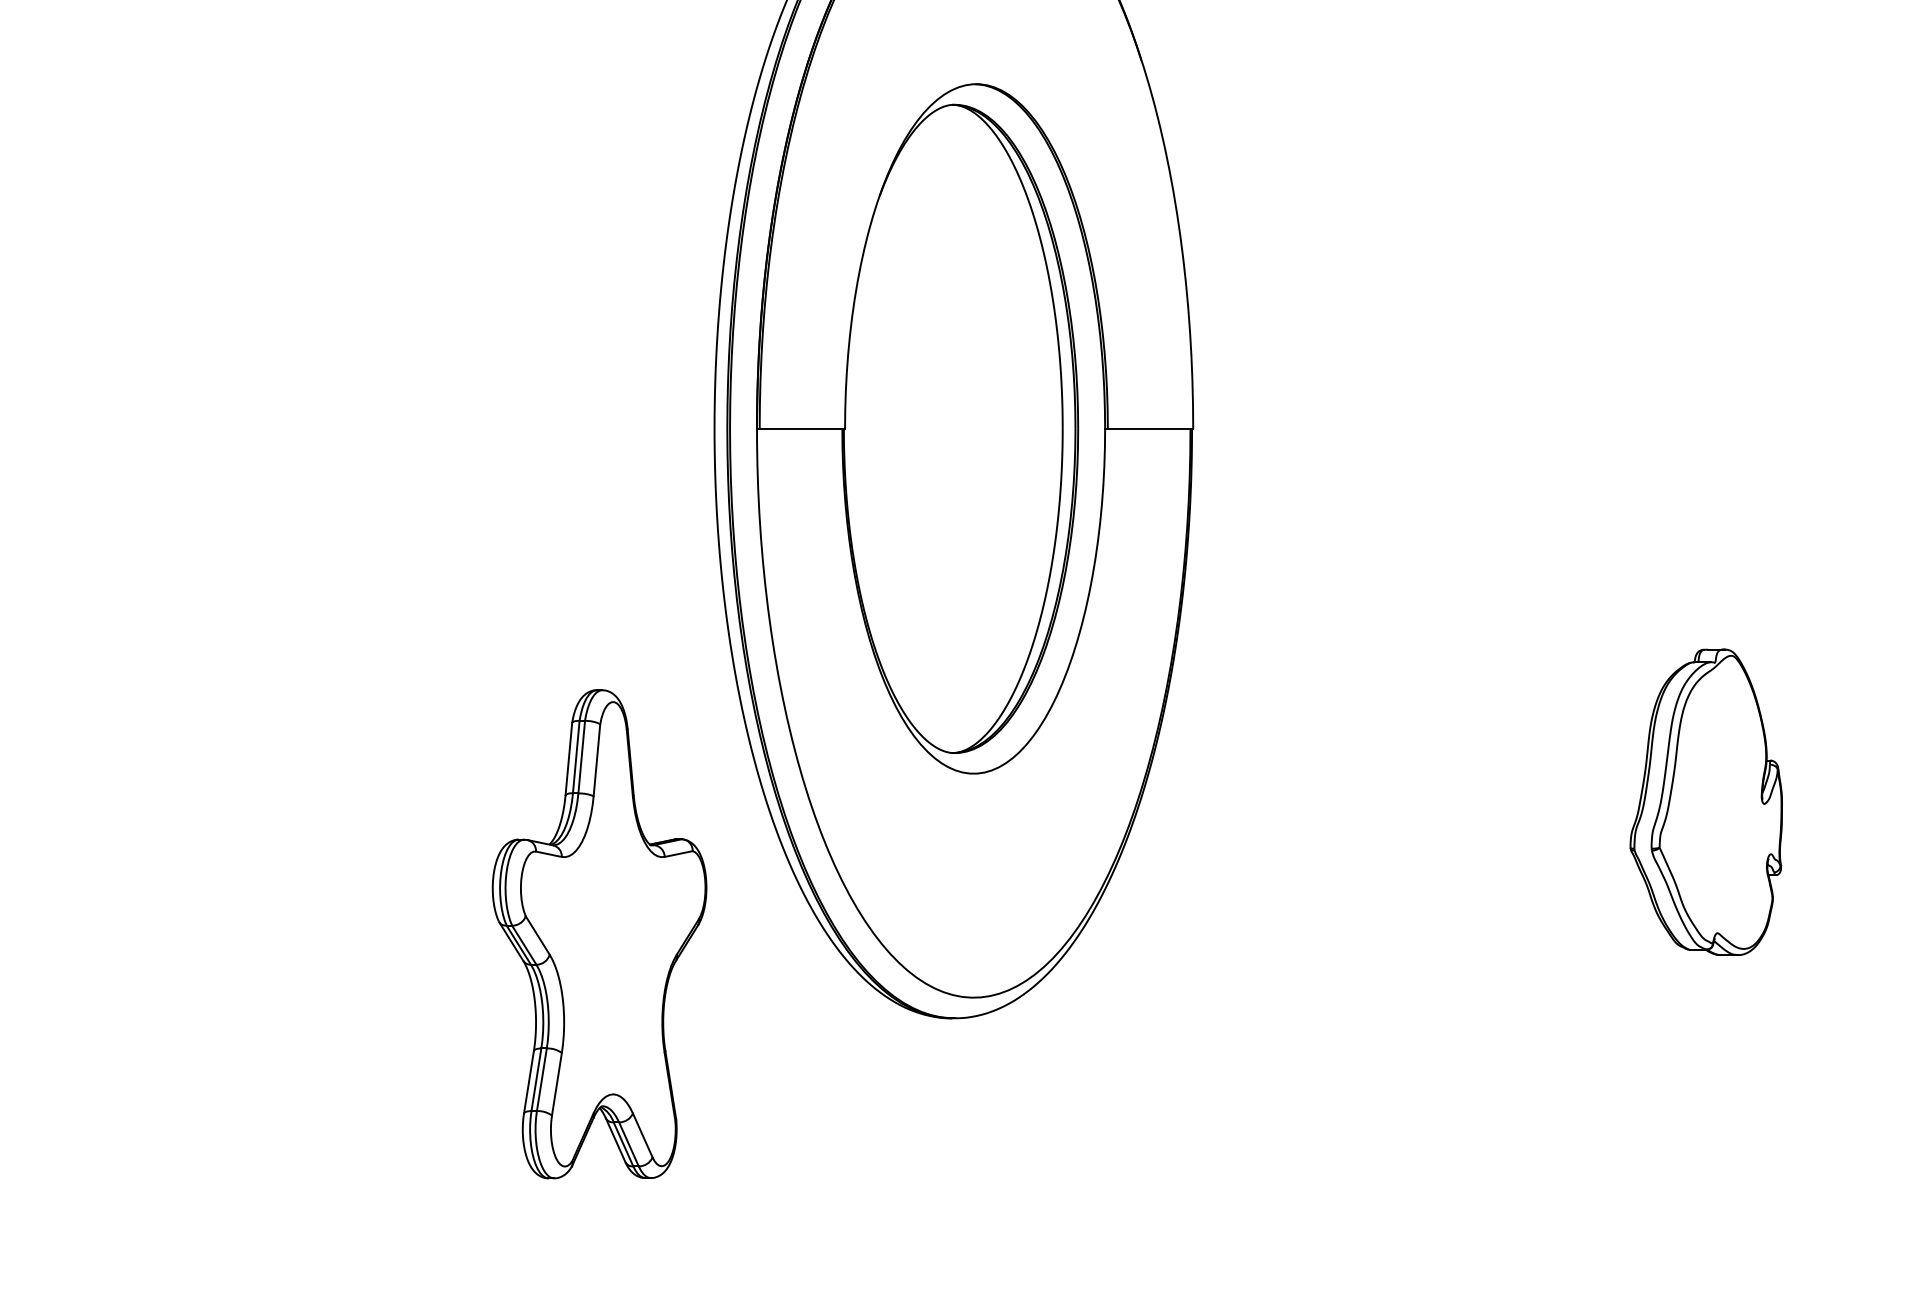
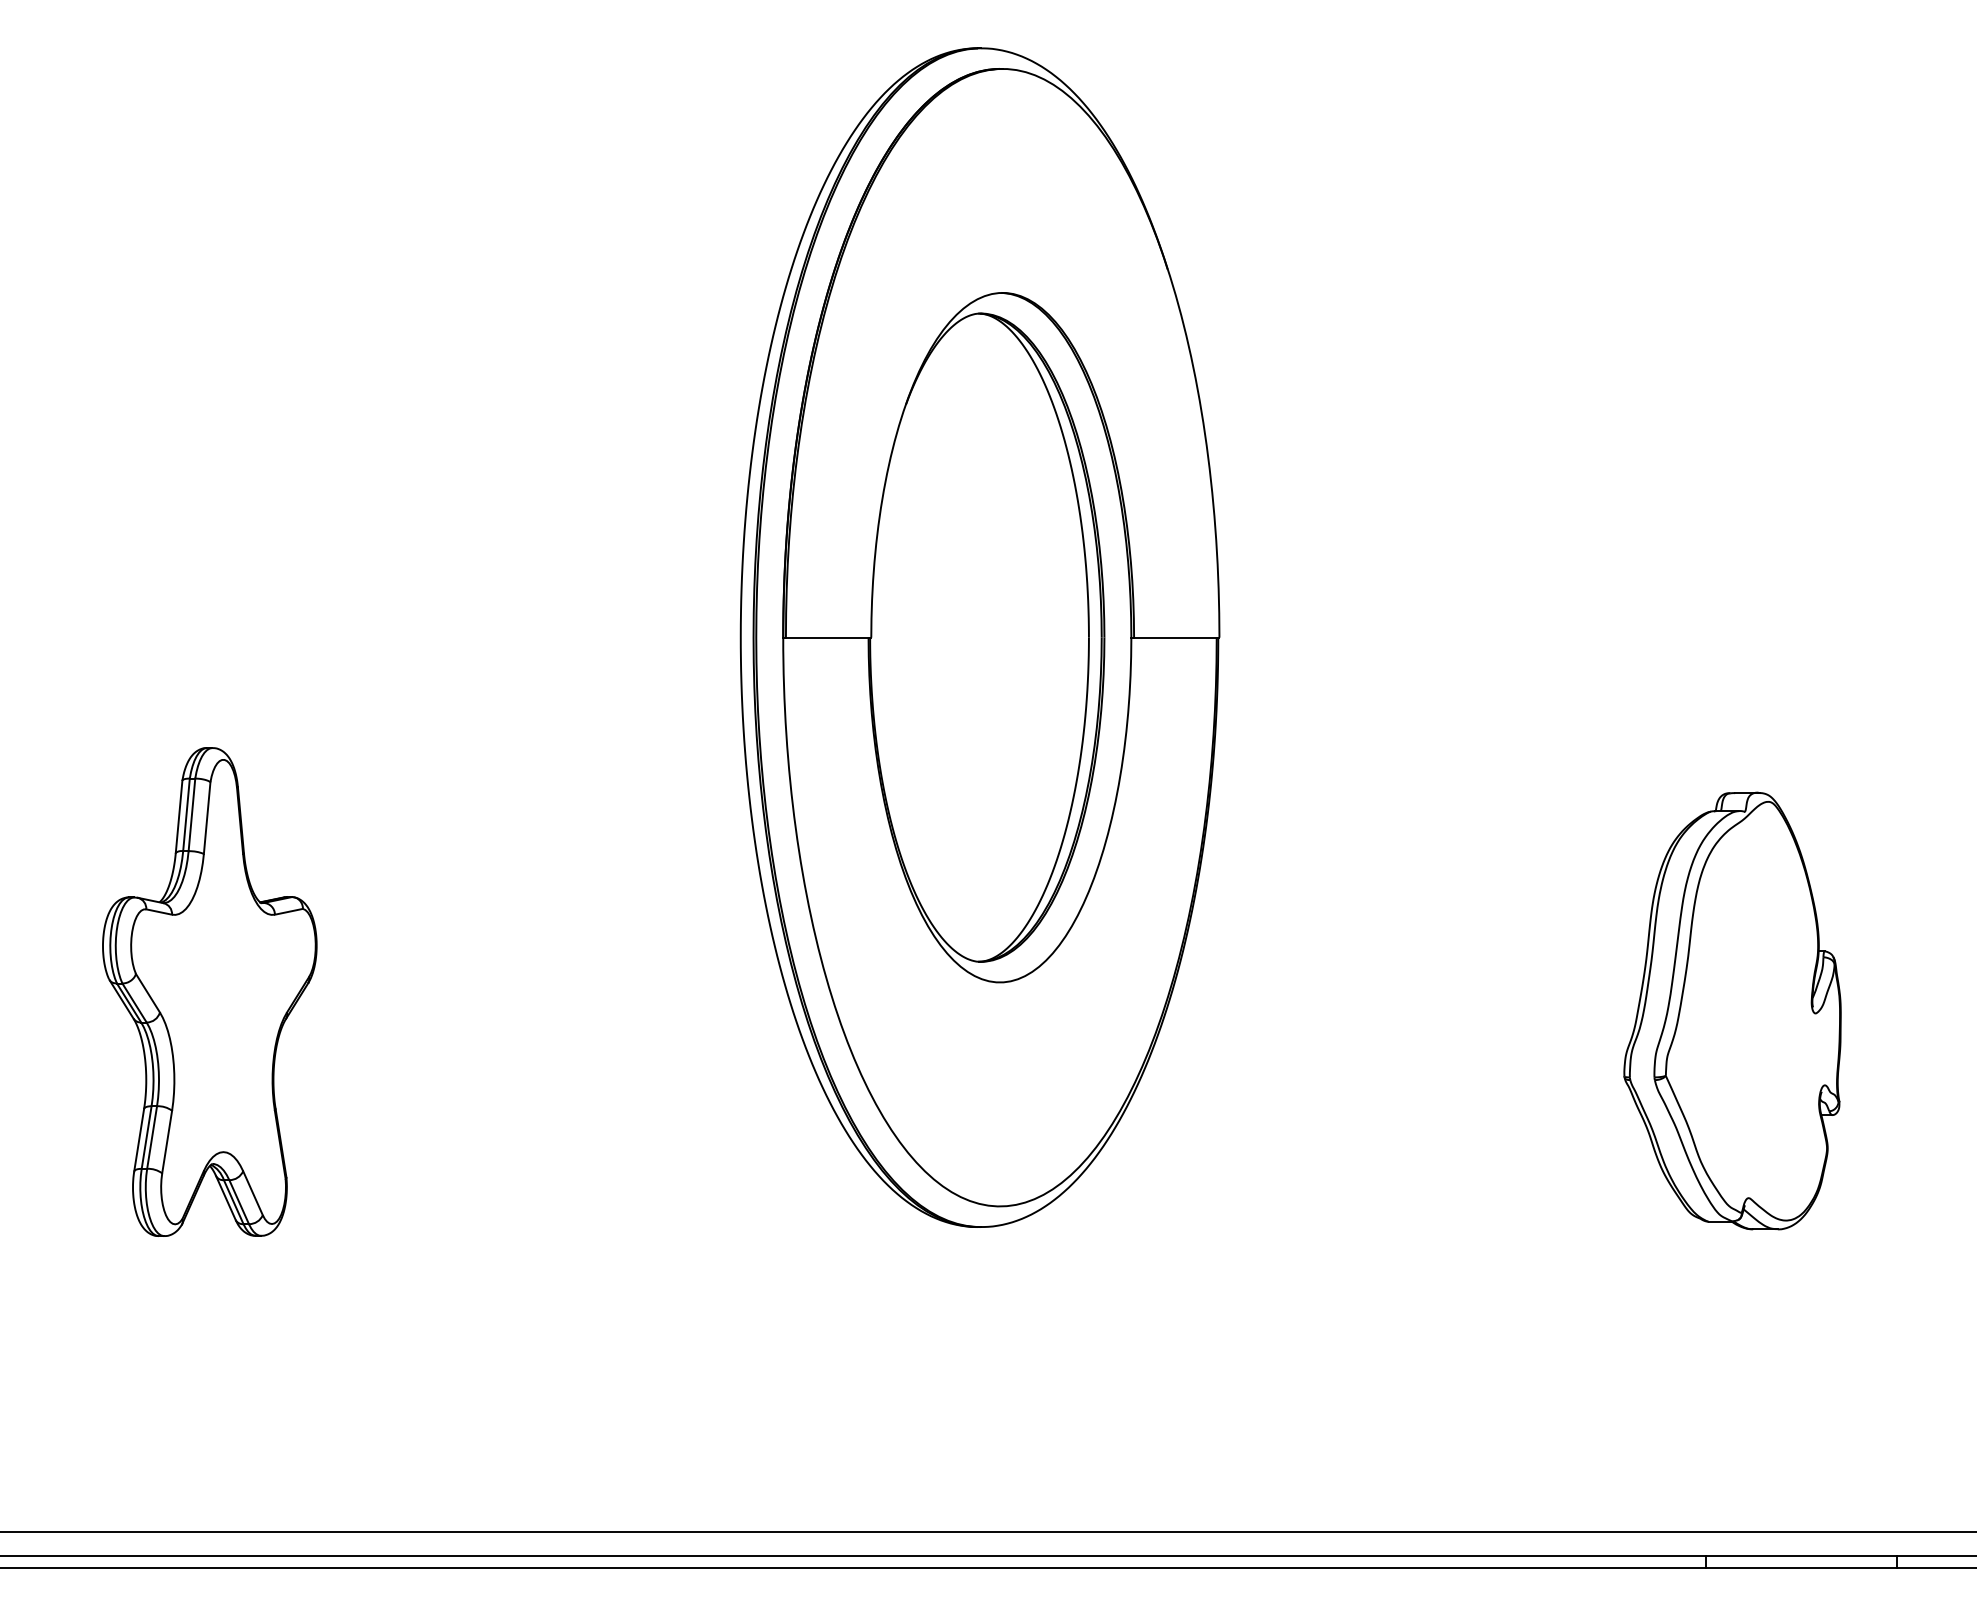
part: (1706, 801) -> (1732, 1010), size x1.43
part: (599, 933) -> (209, 991), moved

